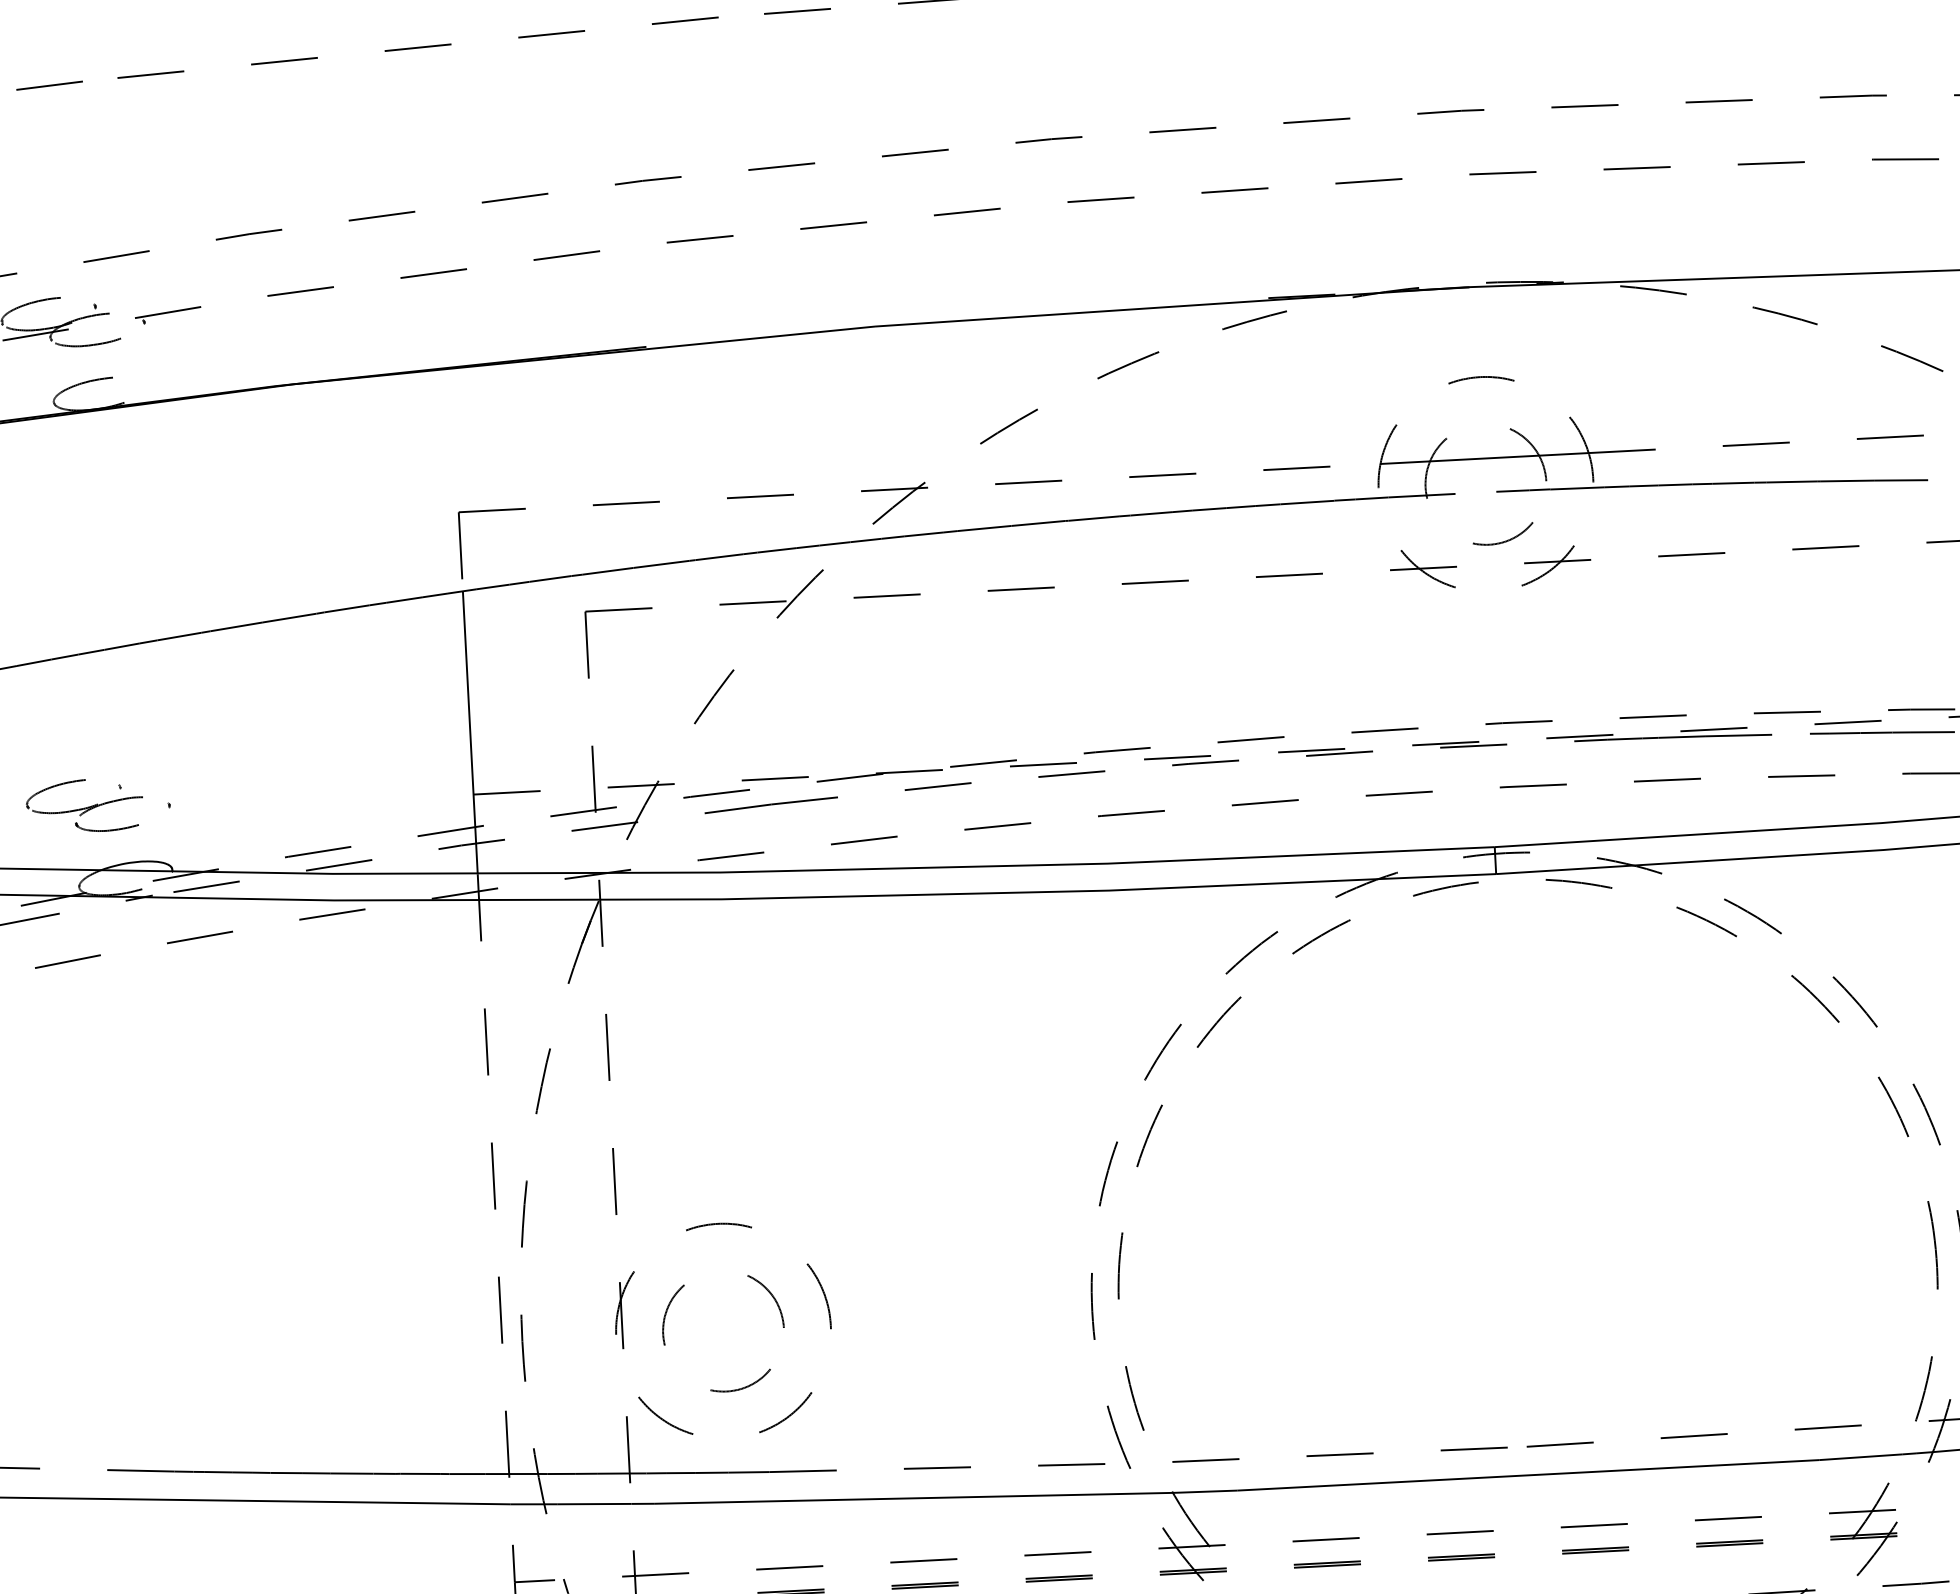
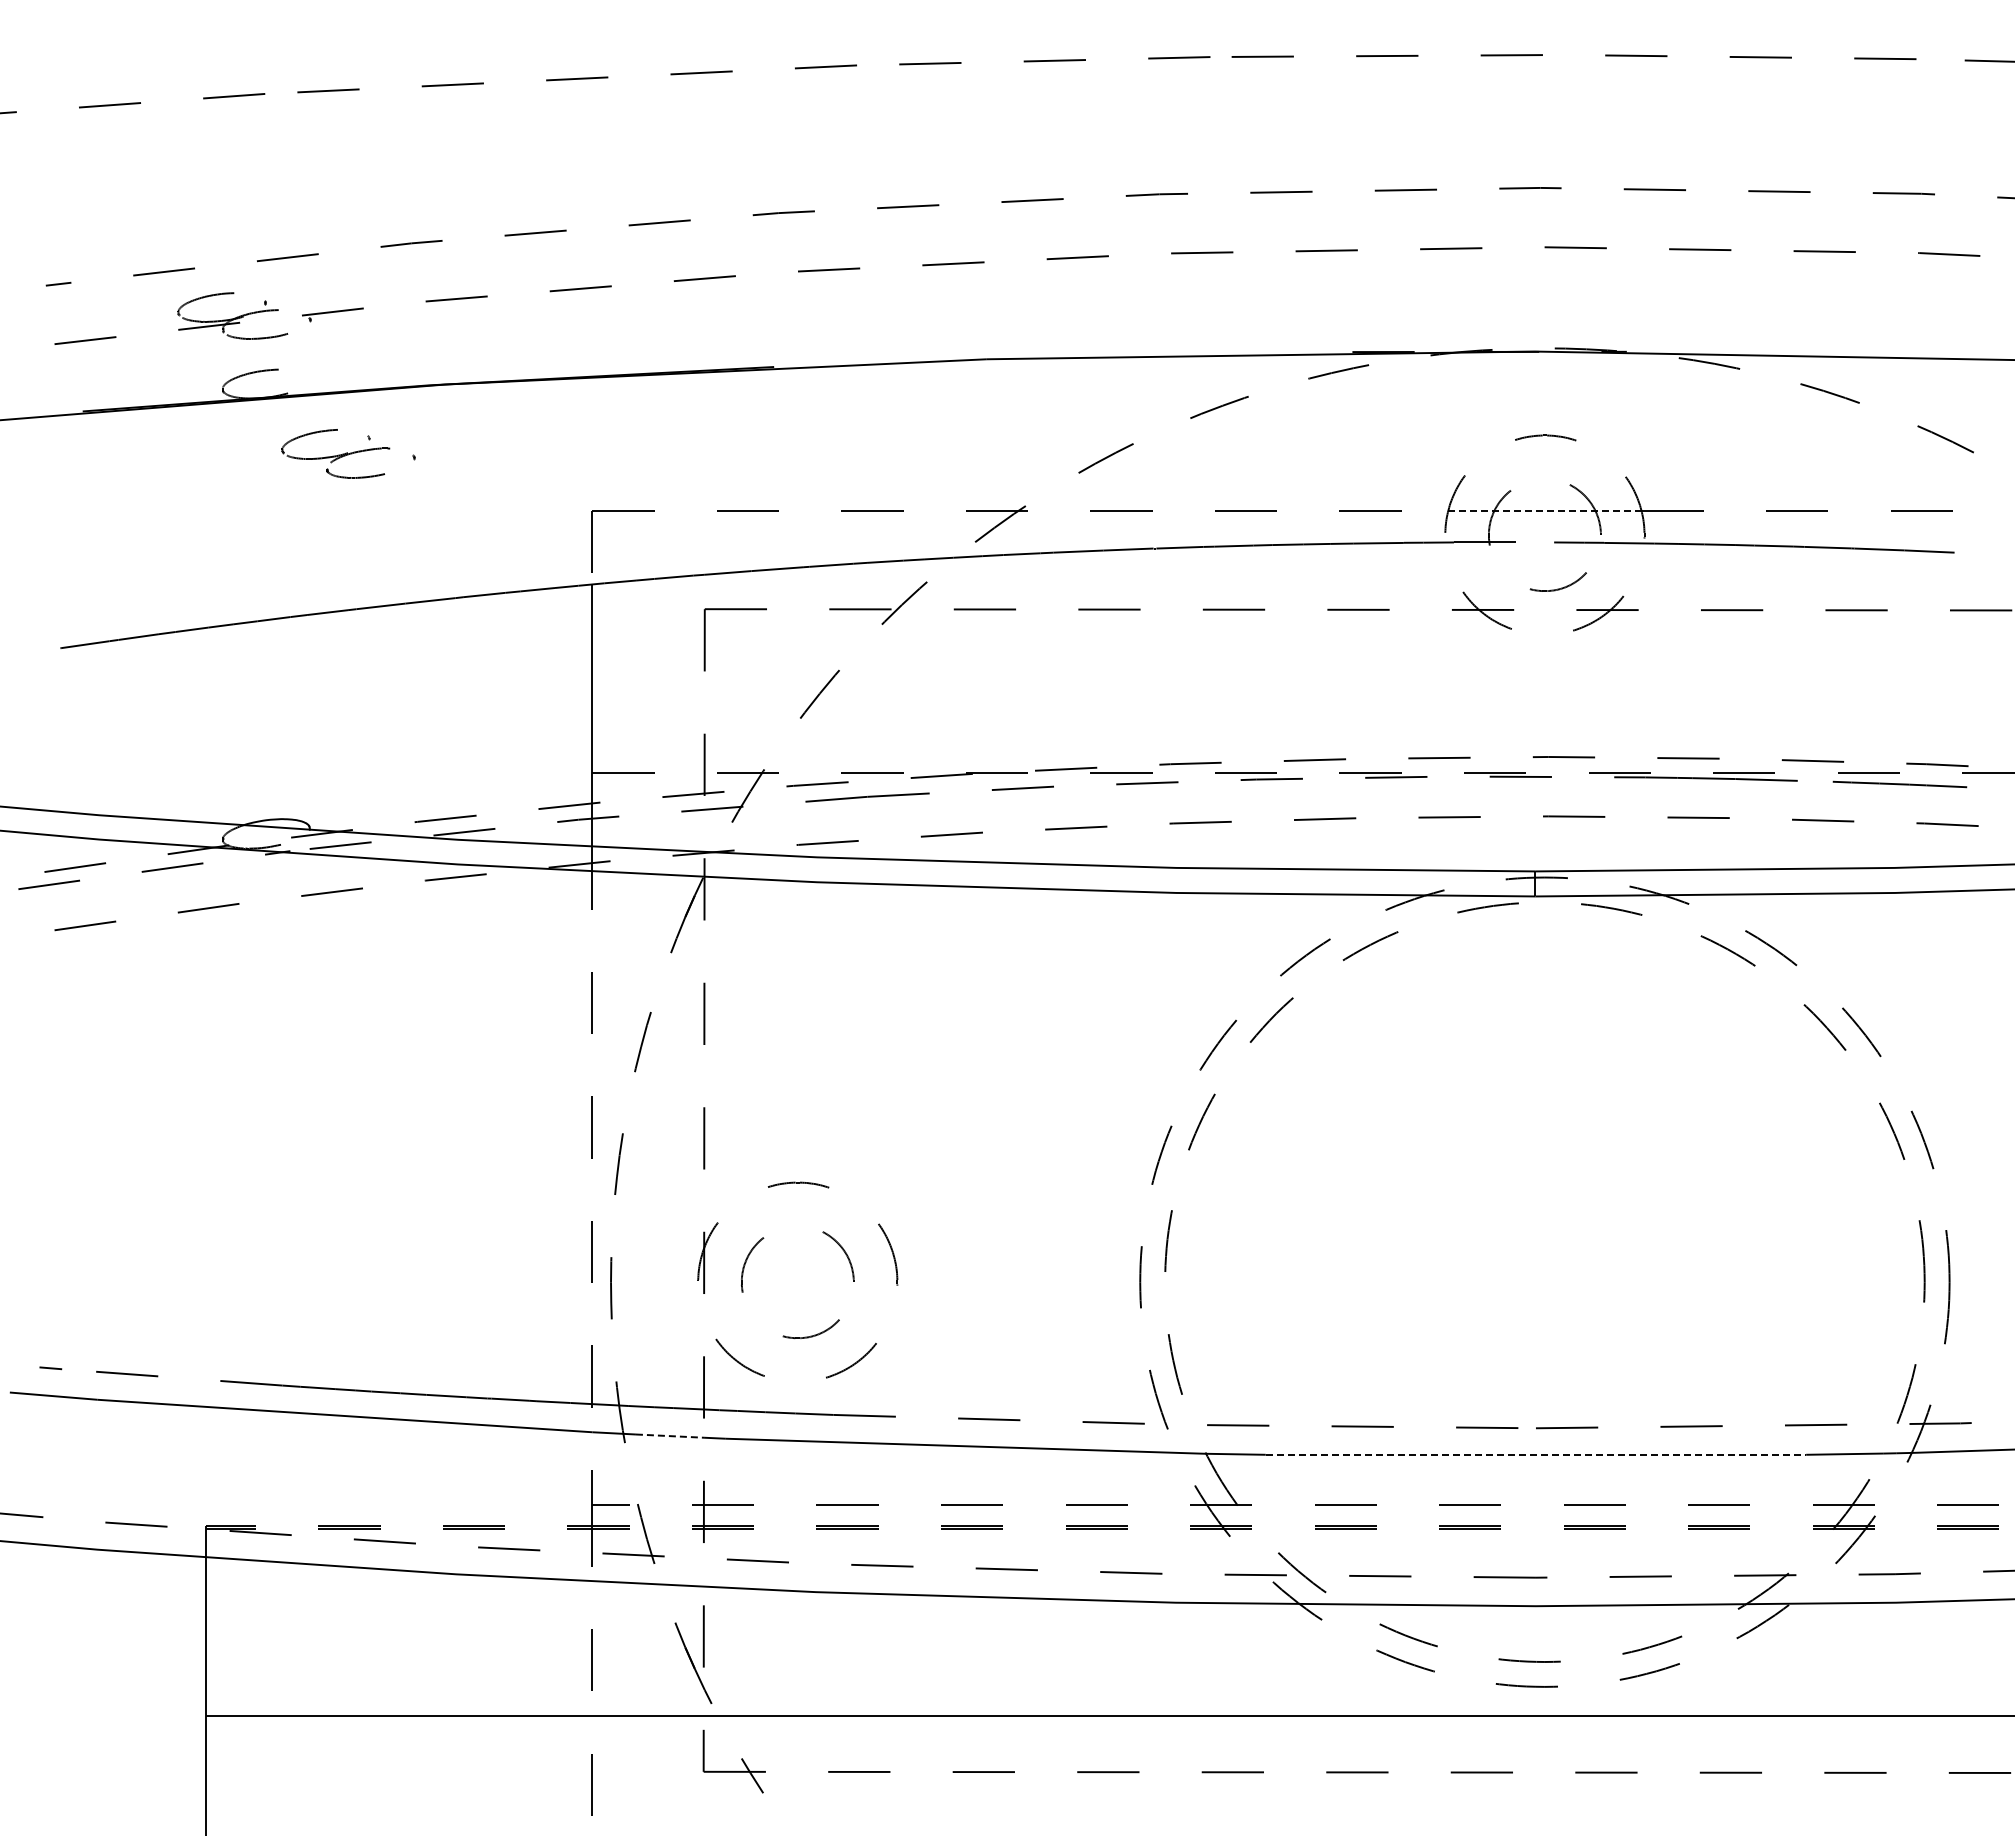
line: (1484, 459) -> (1544, 511), solid -> dashed
part: (98, 804) -> (348, 453), moved
line: (1528, 1474) -> (1536, 1454), solid -> dashed
line: (595, 1504) -> (670, 1436), solid -> dashed

